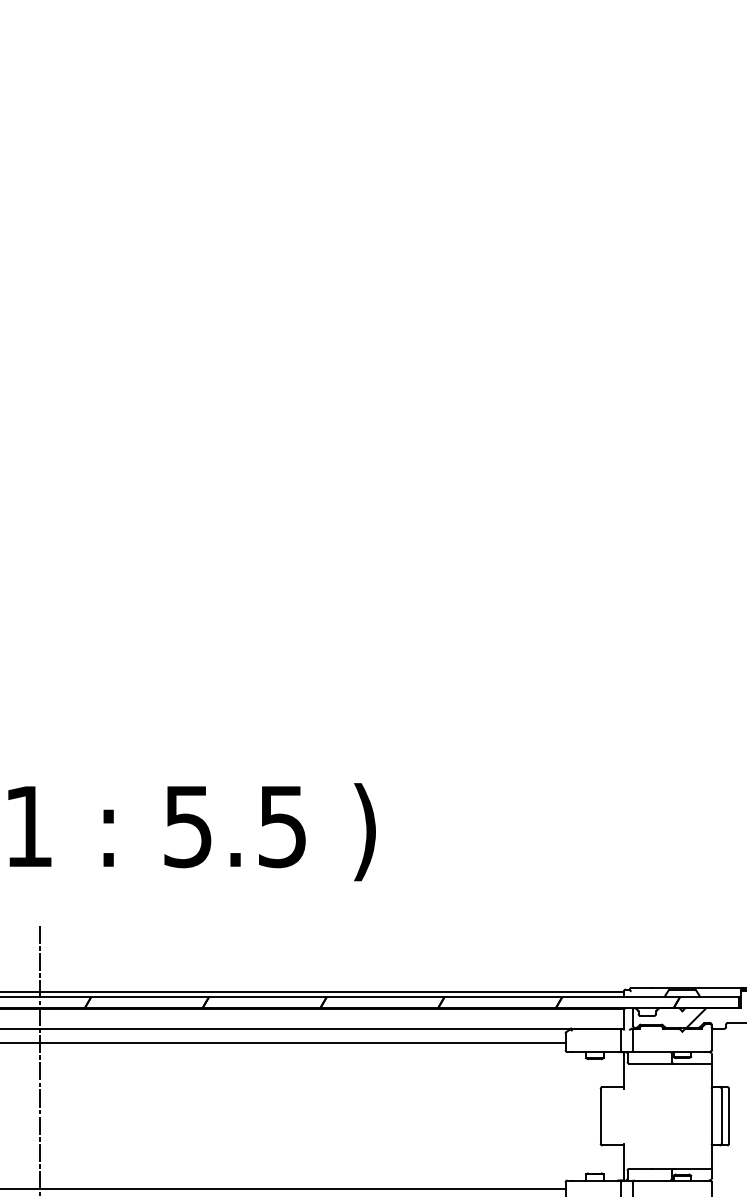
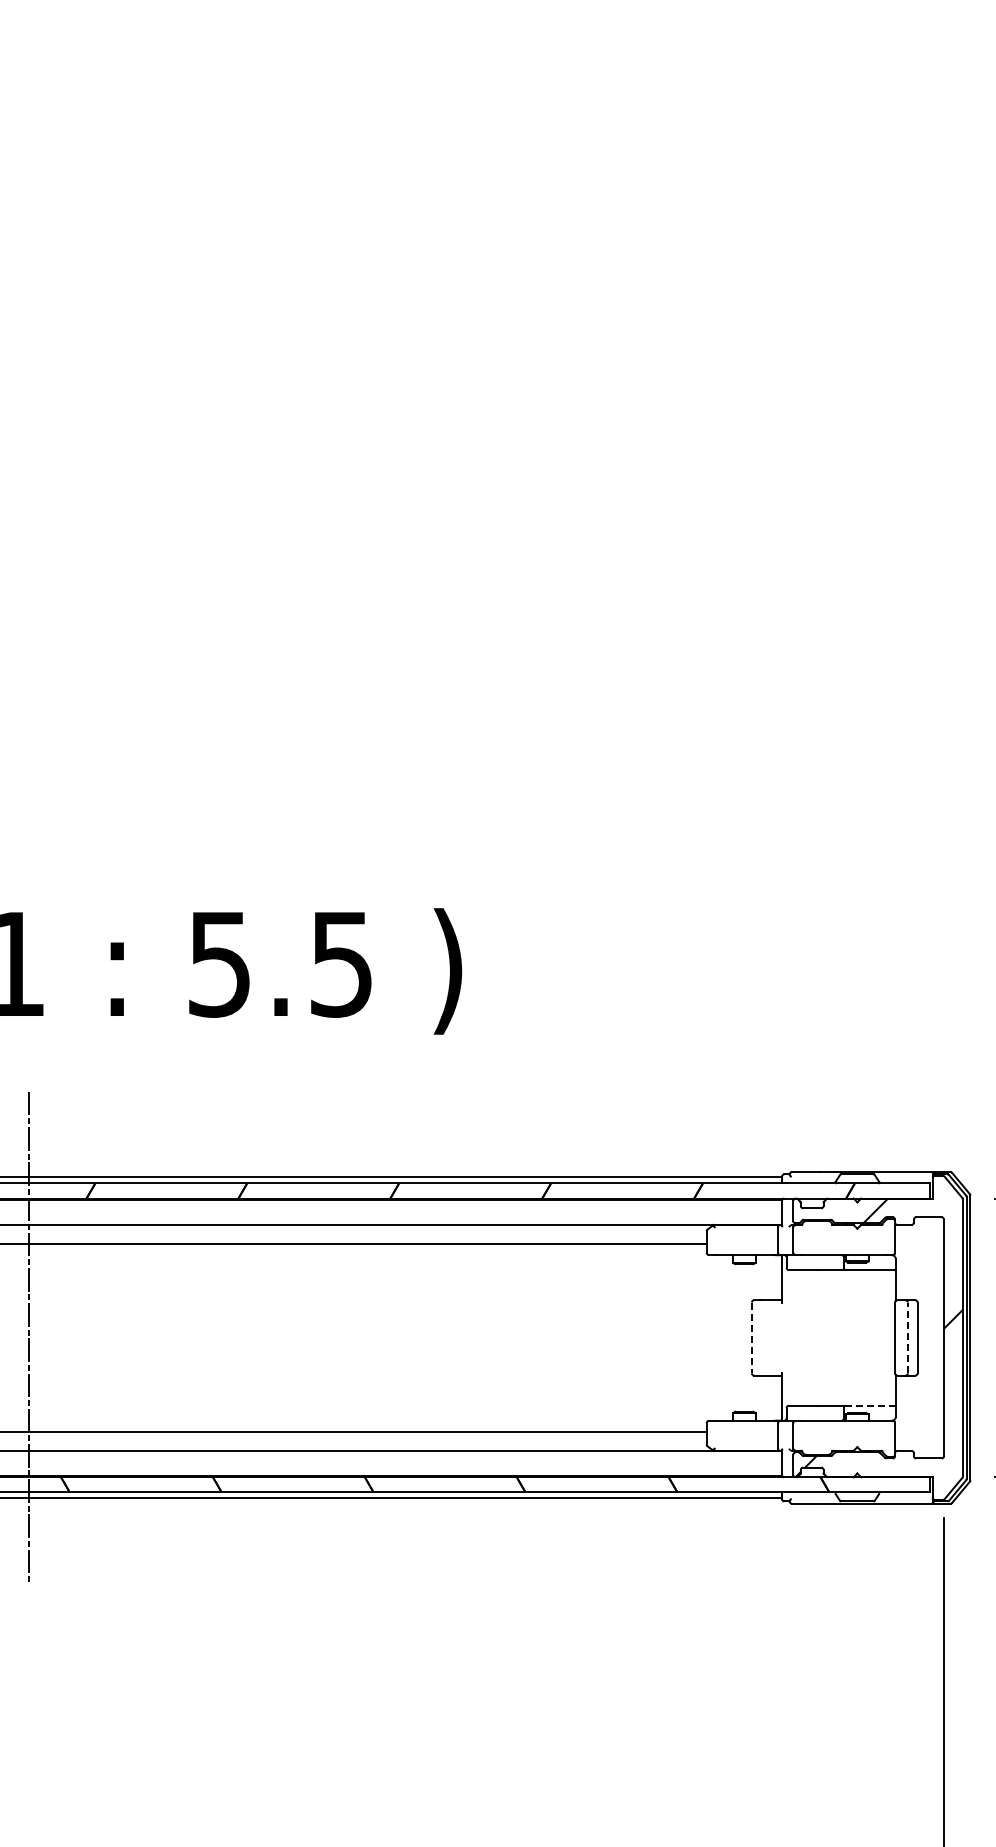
line: (721, 1115) -> (907, 1337), solid -> dashed
line: (600, 1116) -> (751, 1338), solid -> dashed
line: (693, 1168) -> (871, 1405), solid -> dashed

